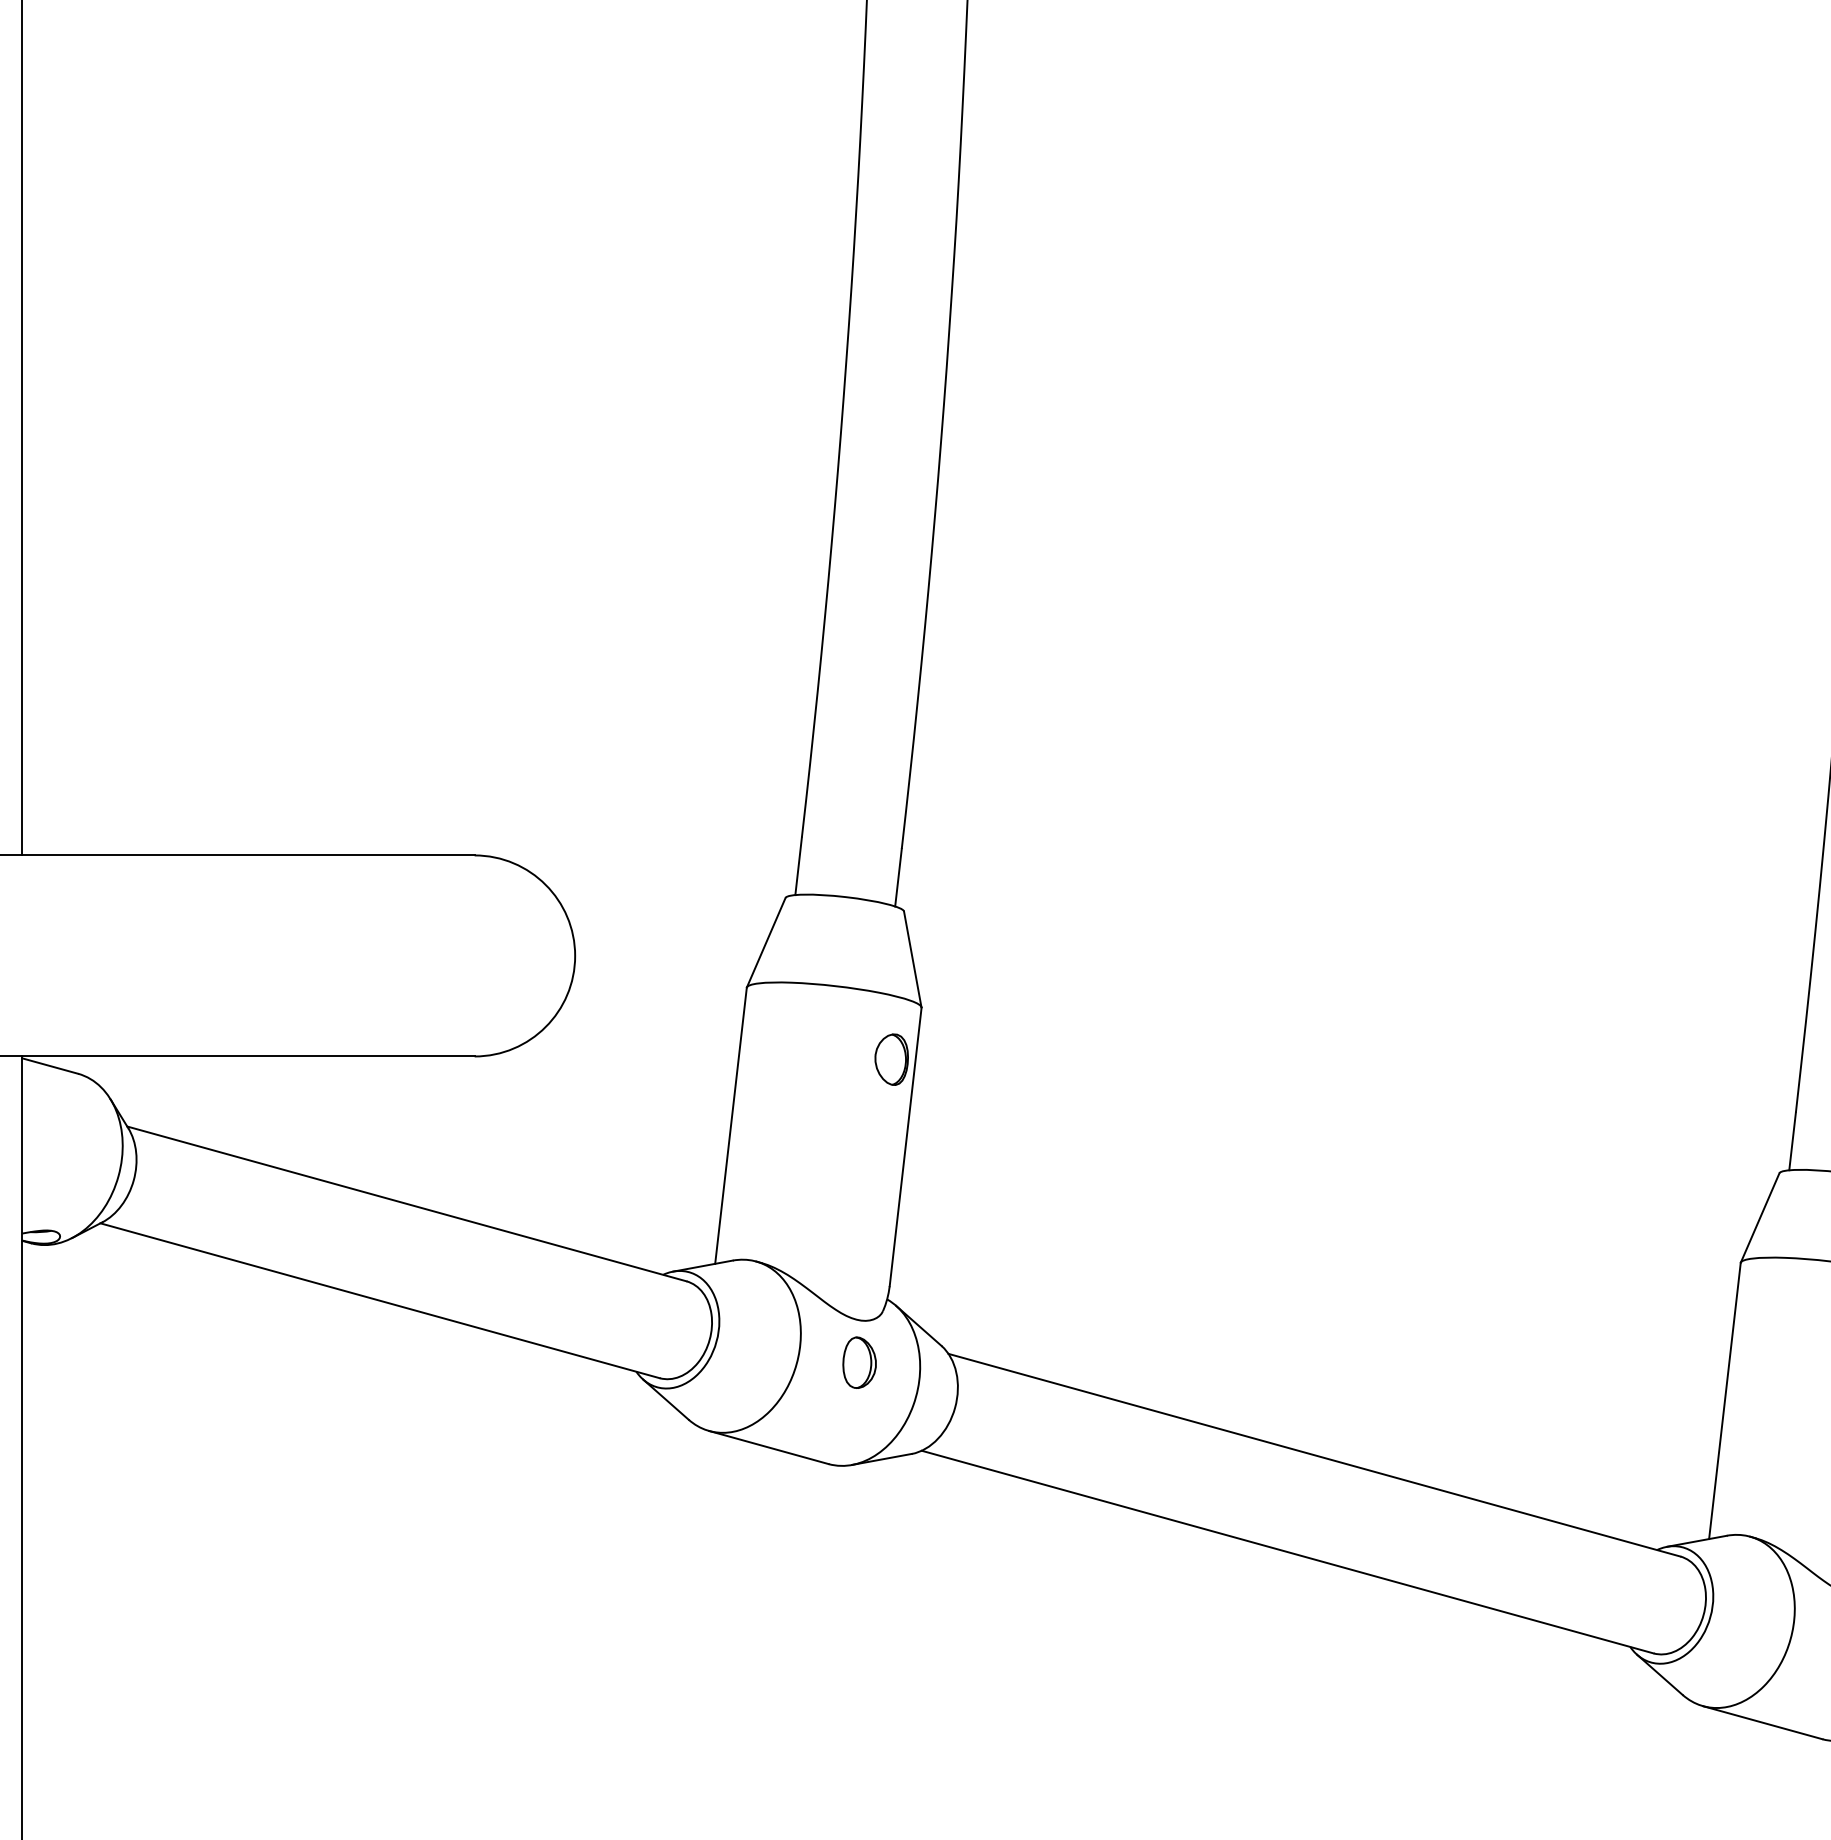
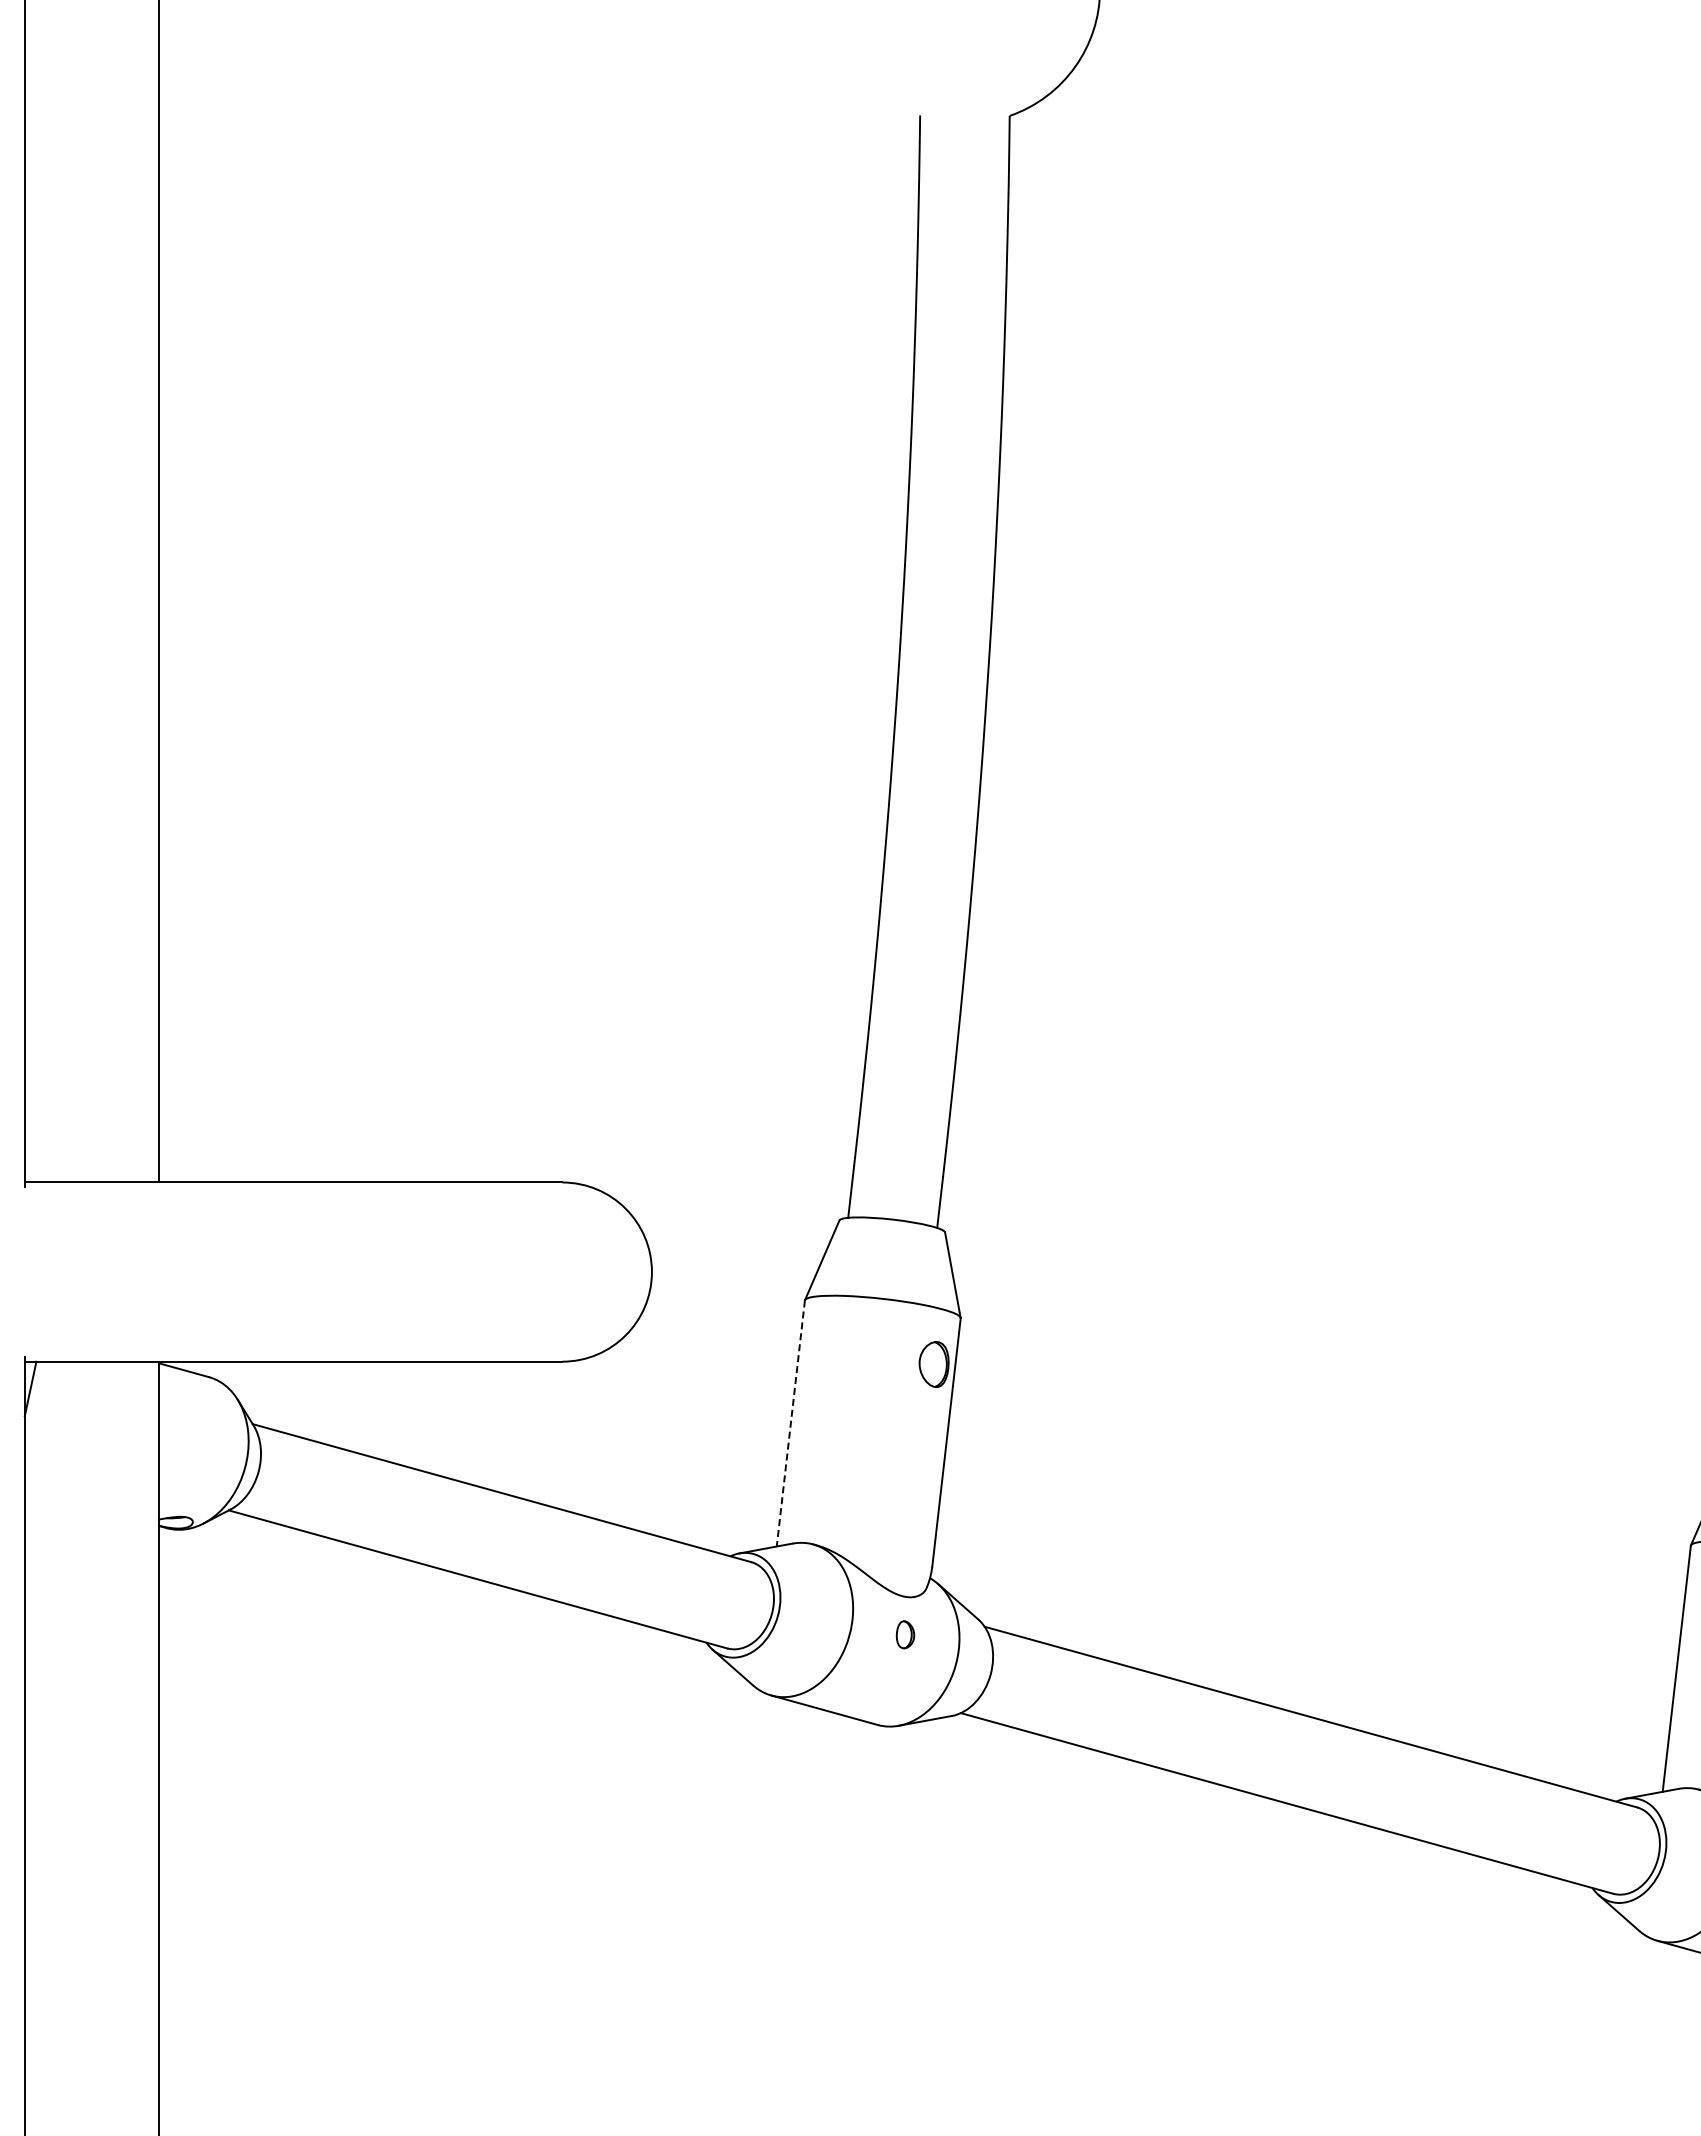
line: (730, 1125) -> (790, 1423), solid -> dashed
part: (859, 1362) -> (905, 1634), size x0.6

